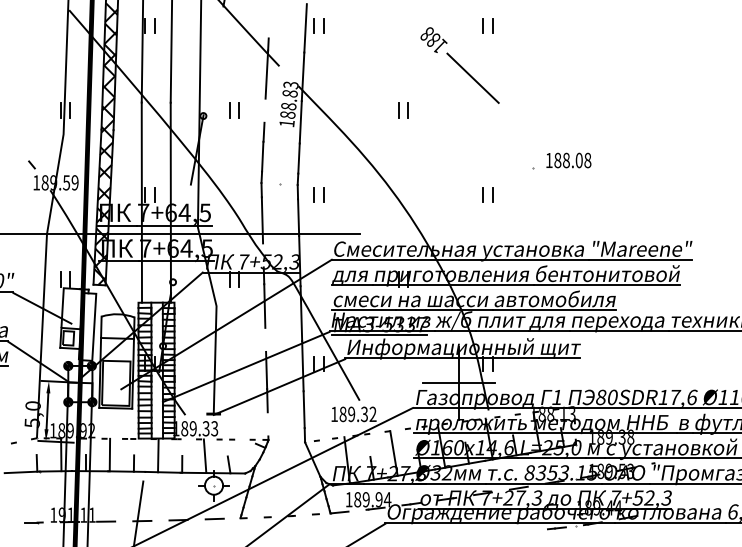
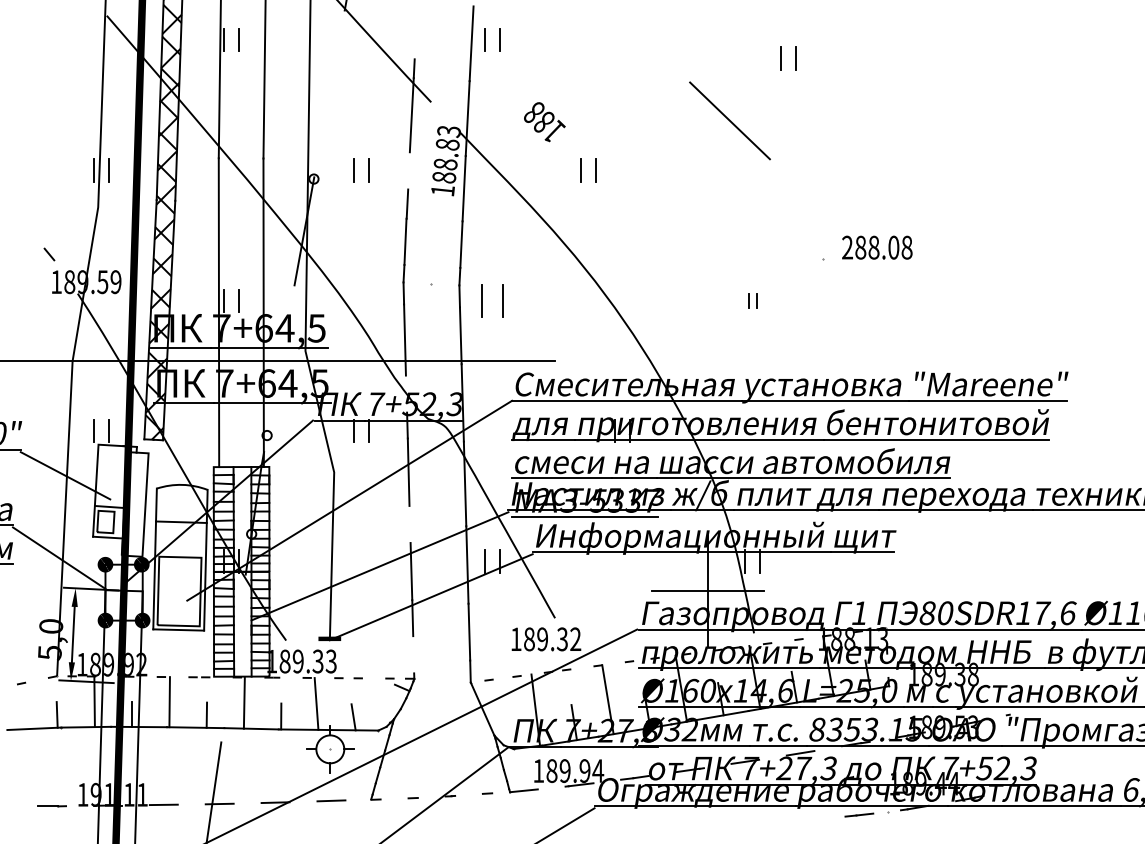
part: (487, 25) -> (787, 57), moved
text: (433, 39) -> (543, 121), moved
part: (403, 110) -> (588, 170), moved
text: (548, 159) -> (846, 246), 188.08 -> 288.08
part: (318, 194) -> (491, 300), size x1.4
part: (487, 194) -> (752, 300), size x0.6

